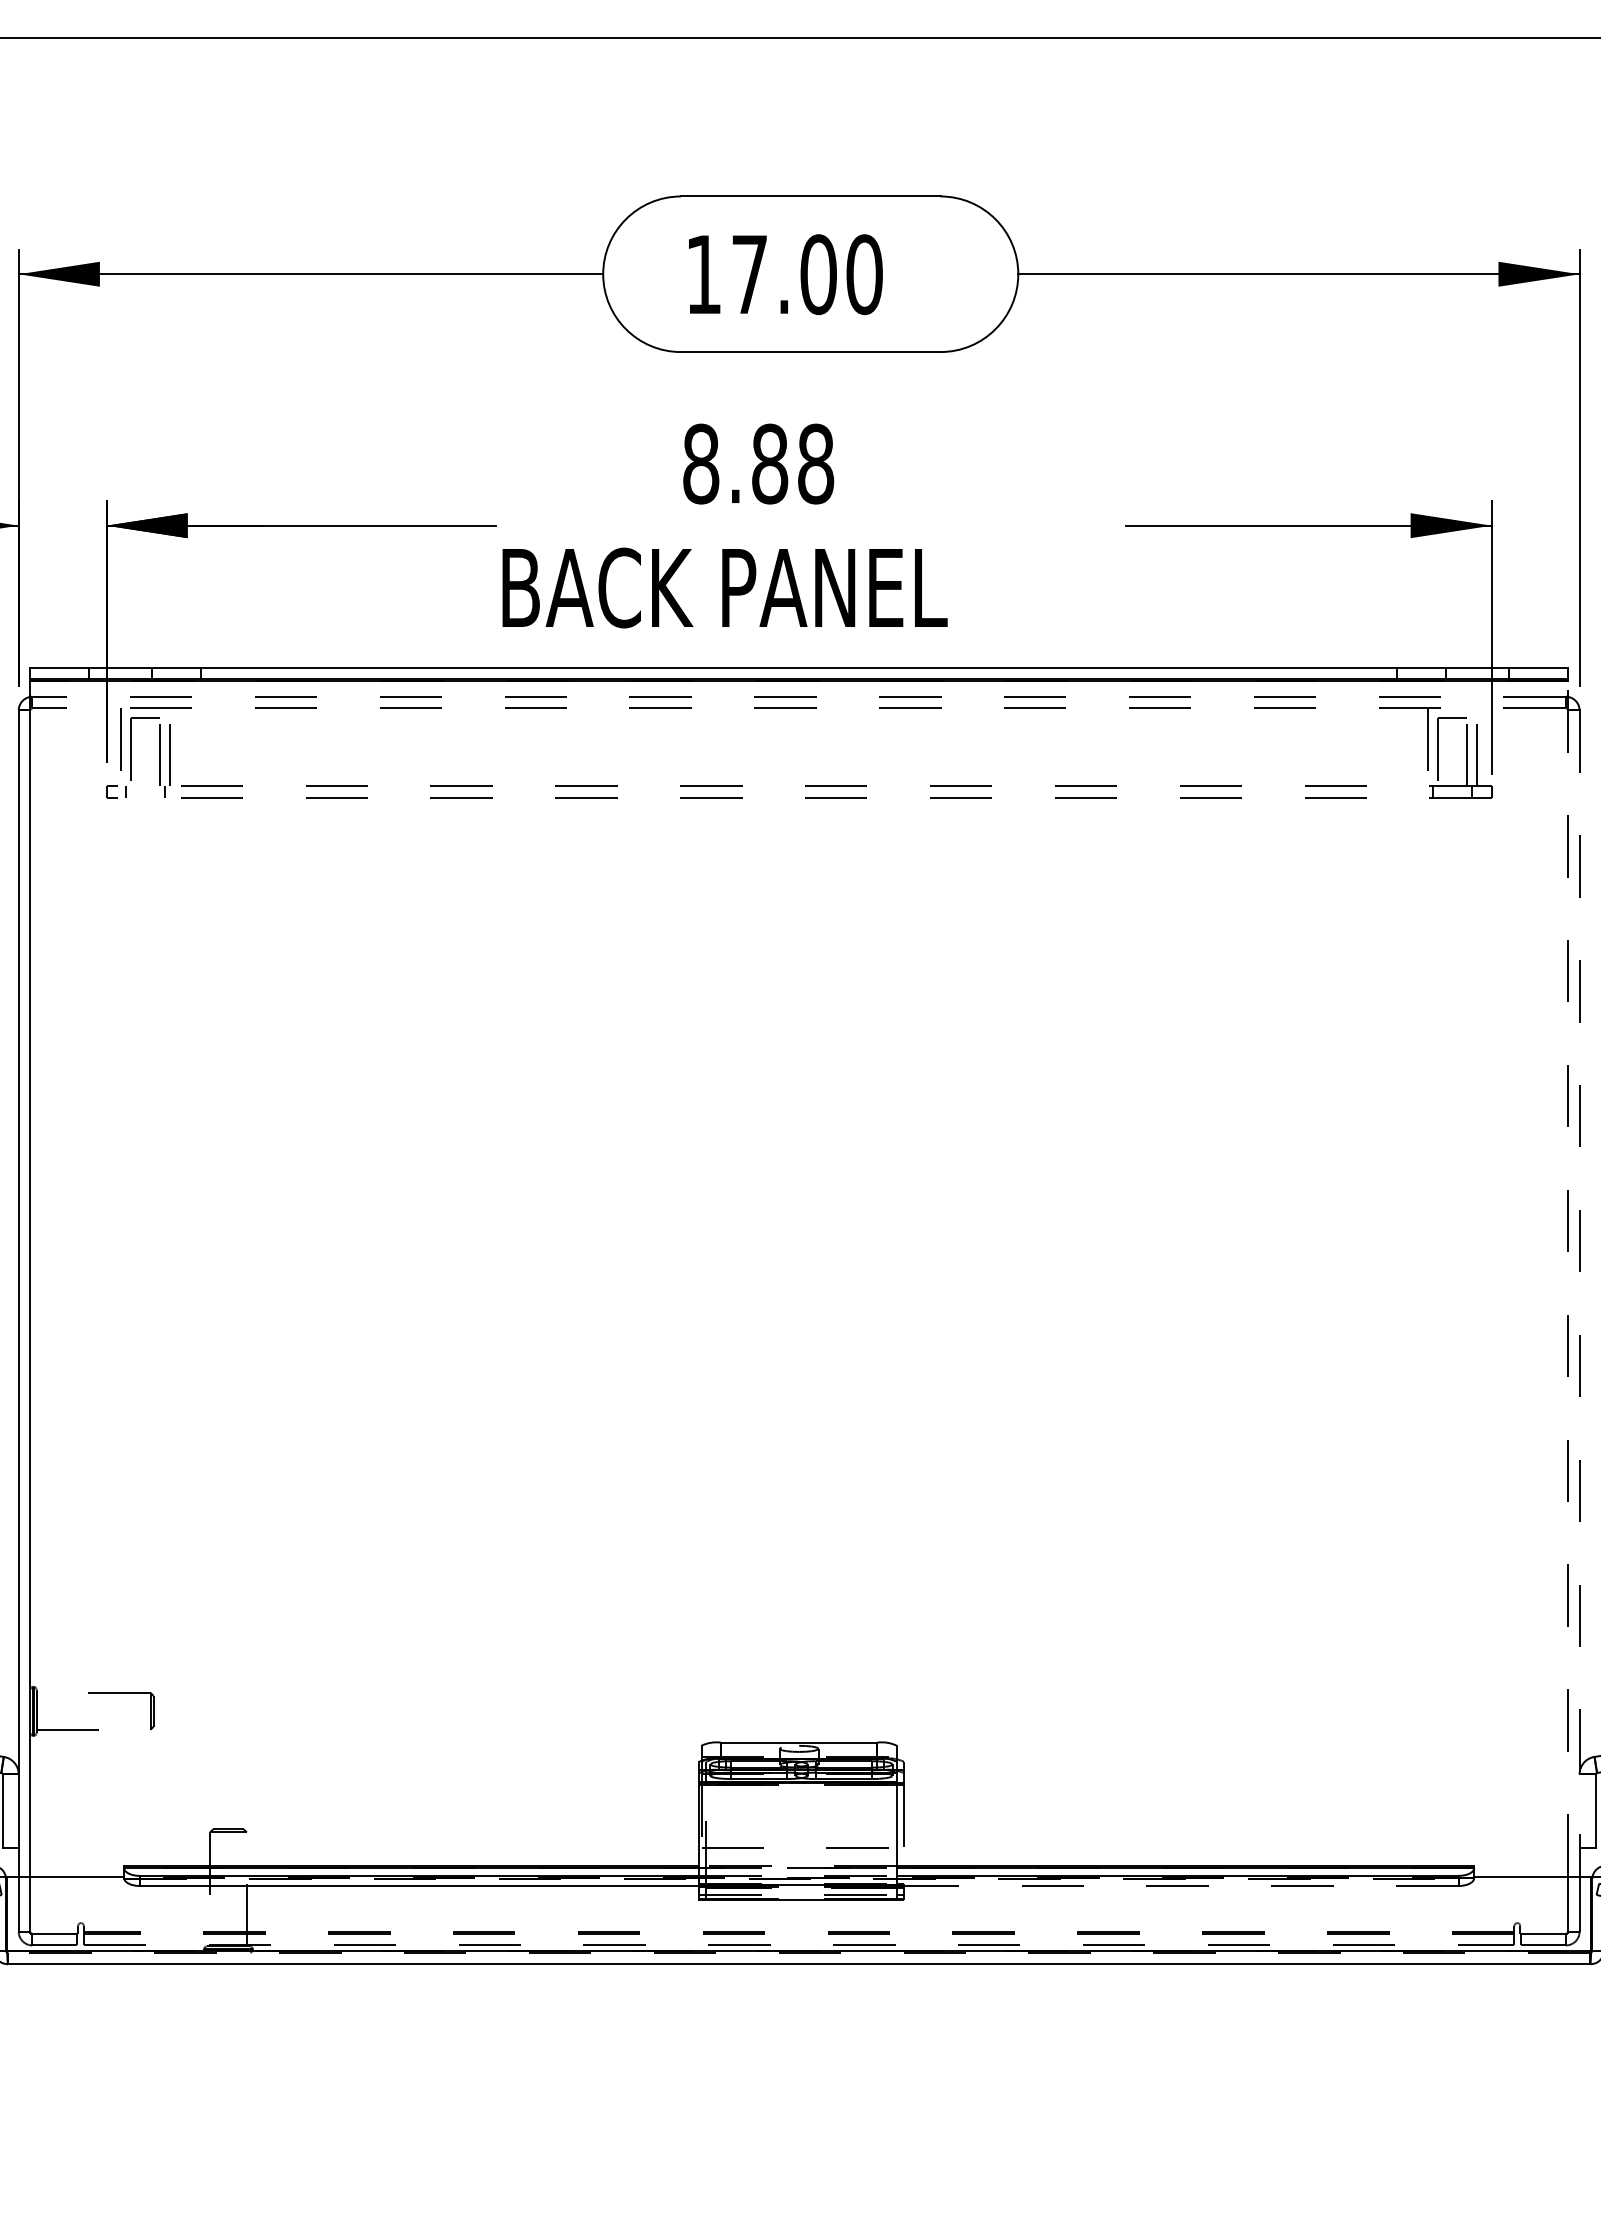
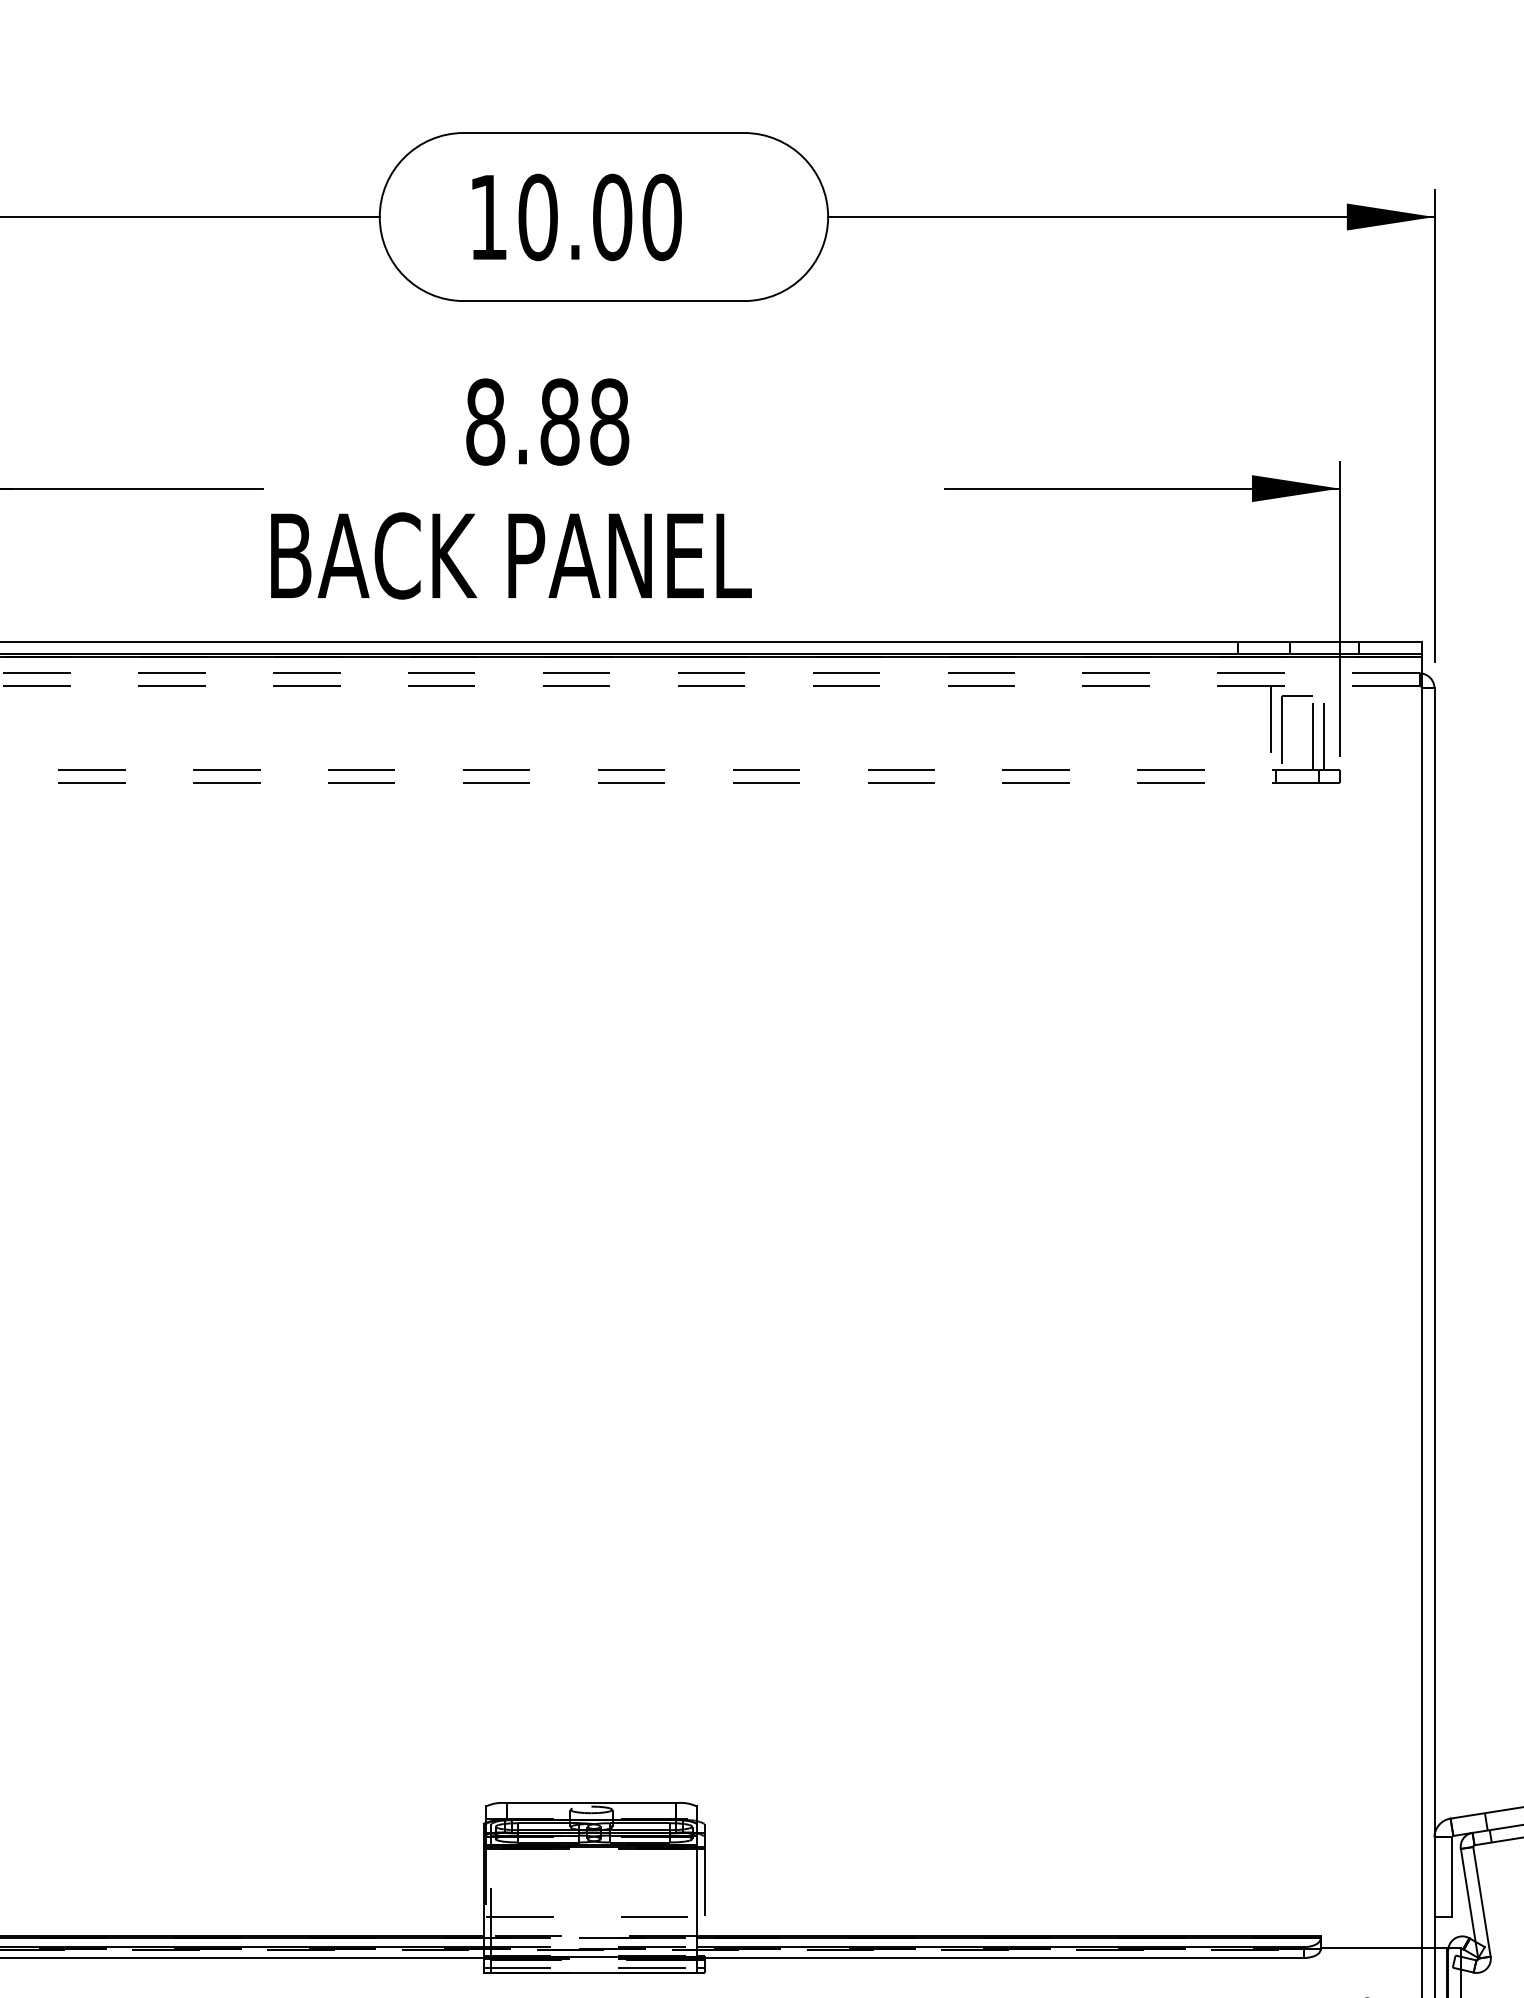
text: (749, 274) -> (537, 217), 17.00 -> 10.00
line: (1567, 1278) -> (1421, 1301), dashed -> solid
line: (1579, 1294) -> (1434, 1319), dashed -> solid
line: (1177, 1886) -> (1000, 1958), dashed -> solid

